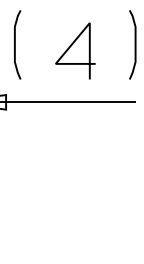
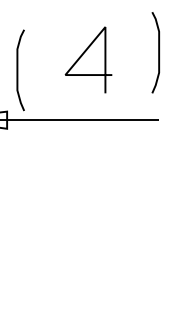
curve: (15, 44) -> (18, 69), moved

